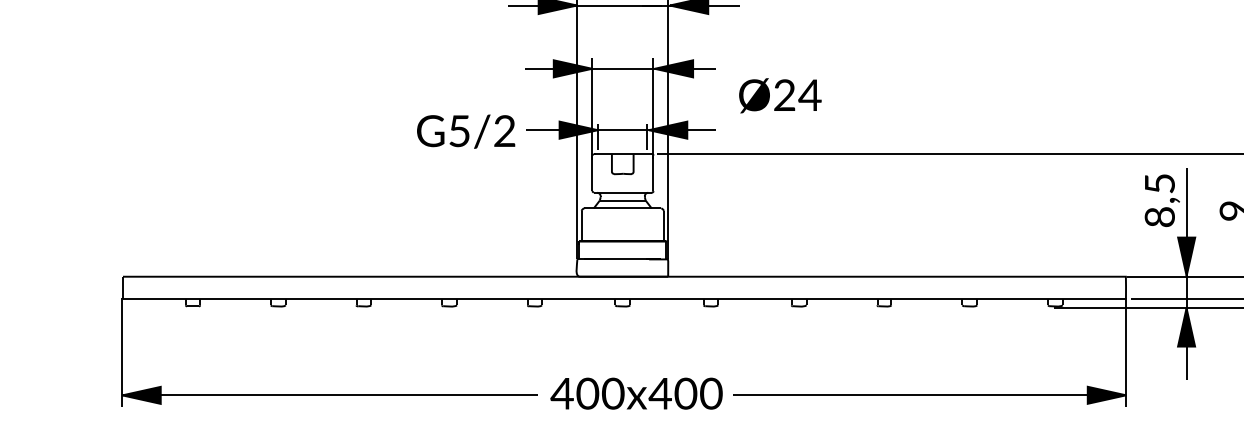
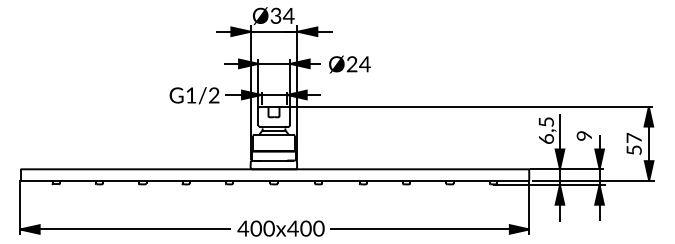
text: (779, 95) -> (349, 64), moved
text: (460, 131) -> (191, 95), G5/2 -> G1/2
text: (1158, 217) -> (545, 139), 8,5 -> 6,5

